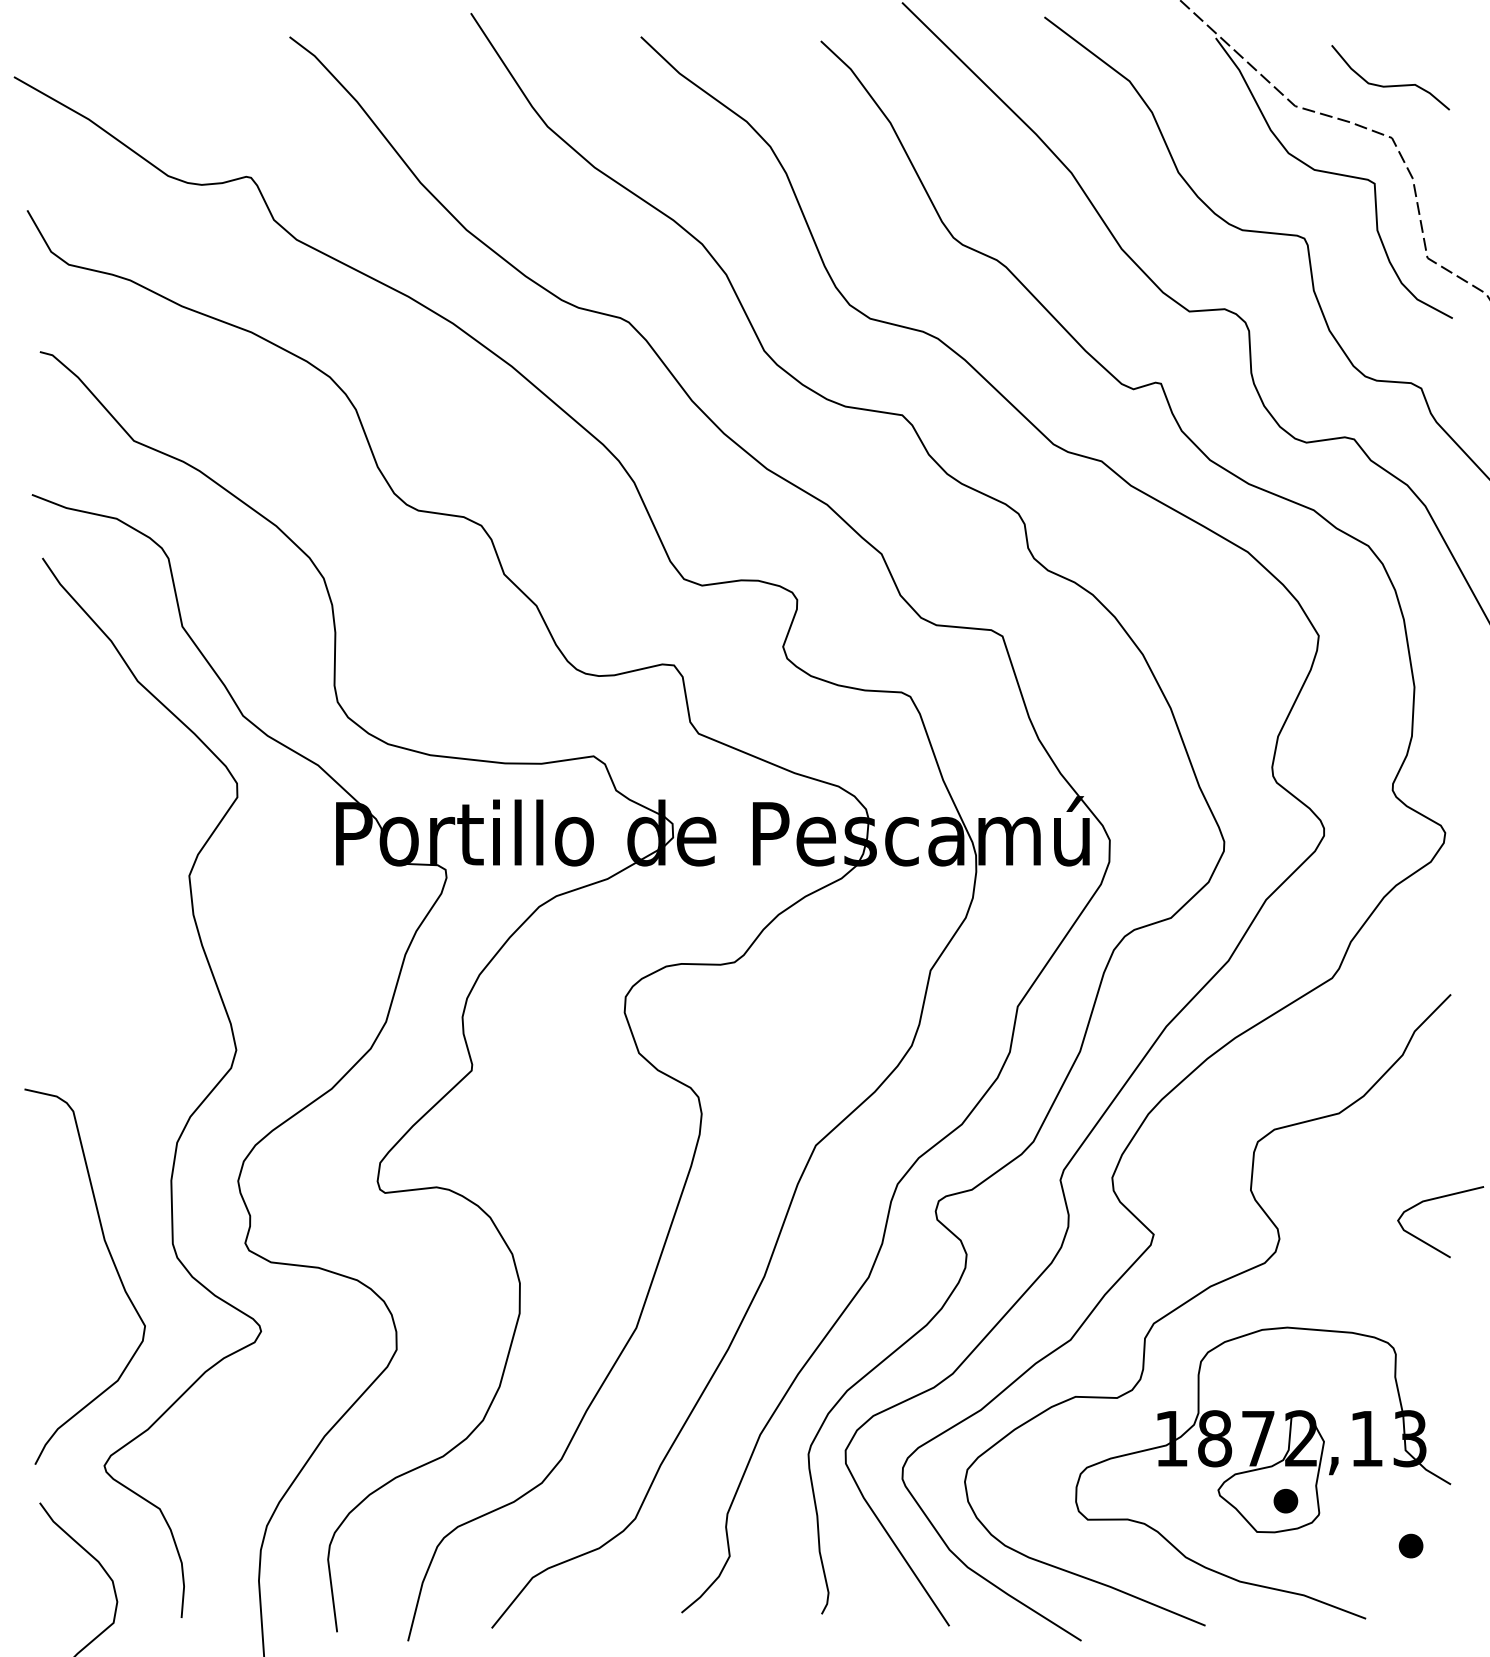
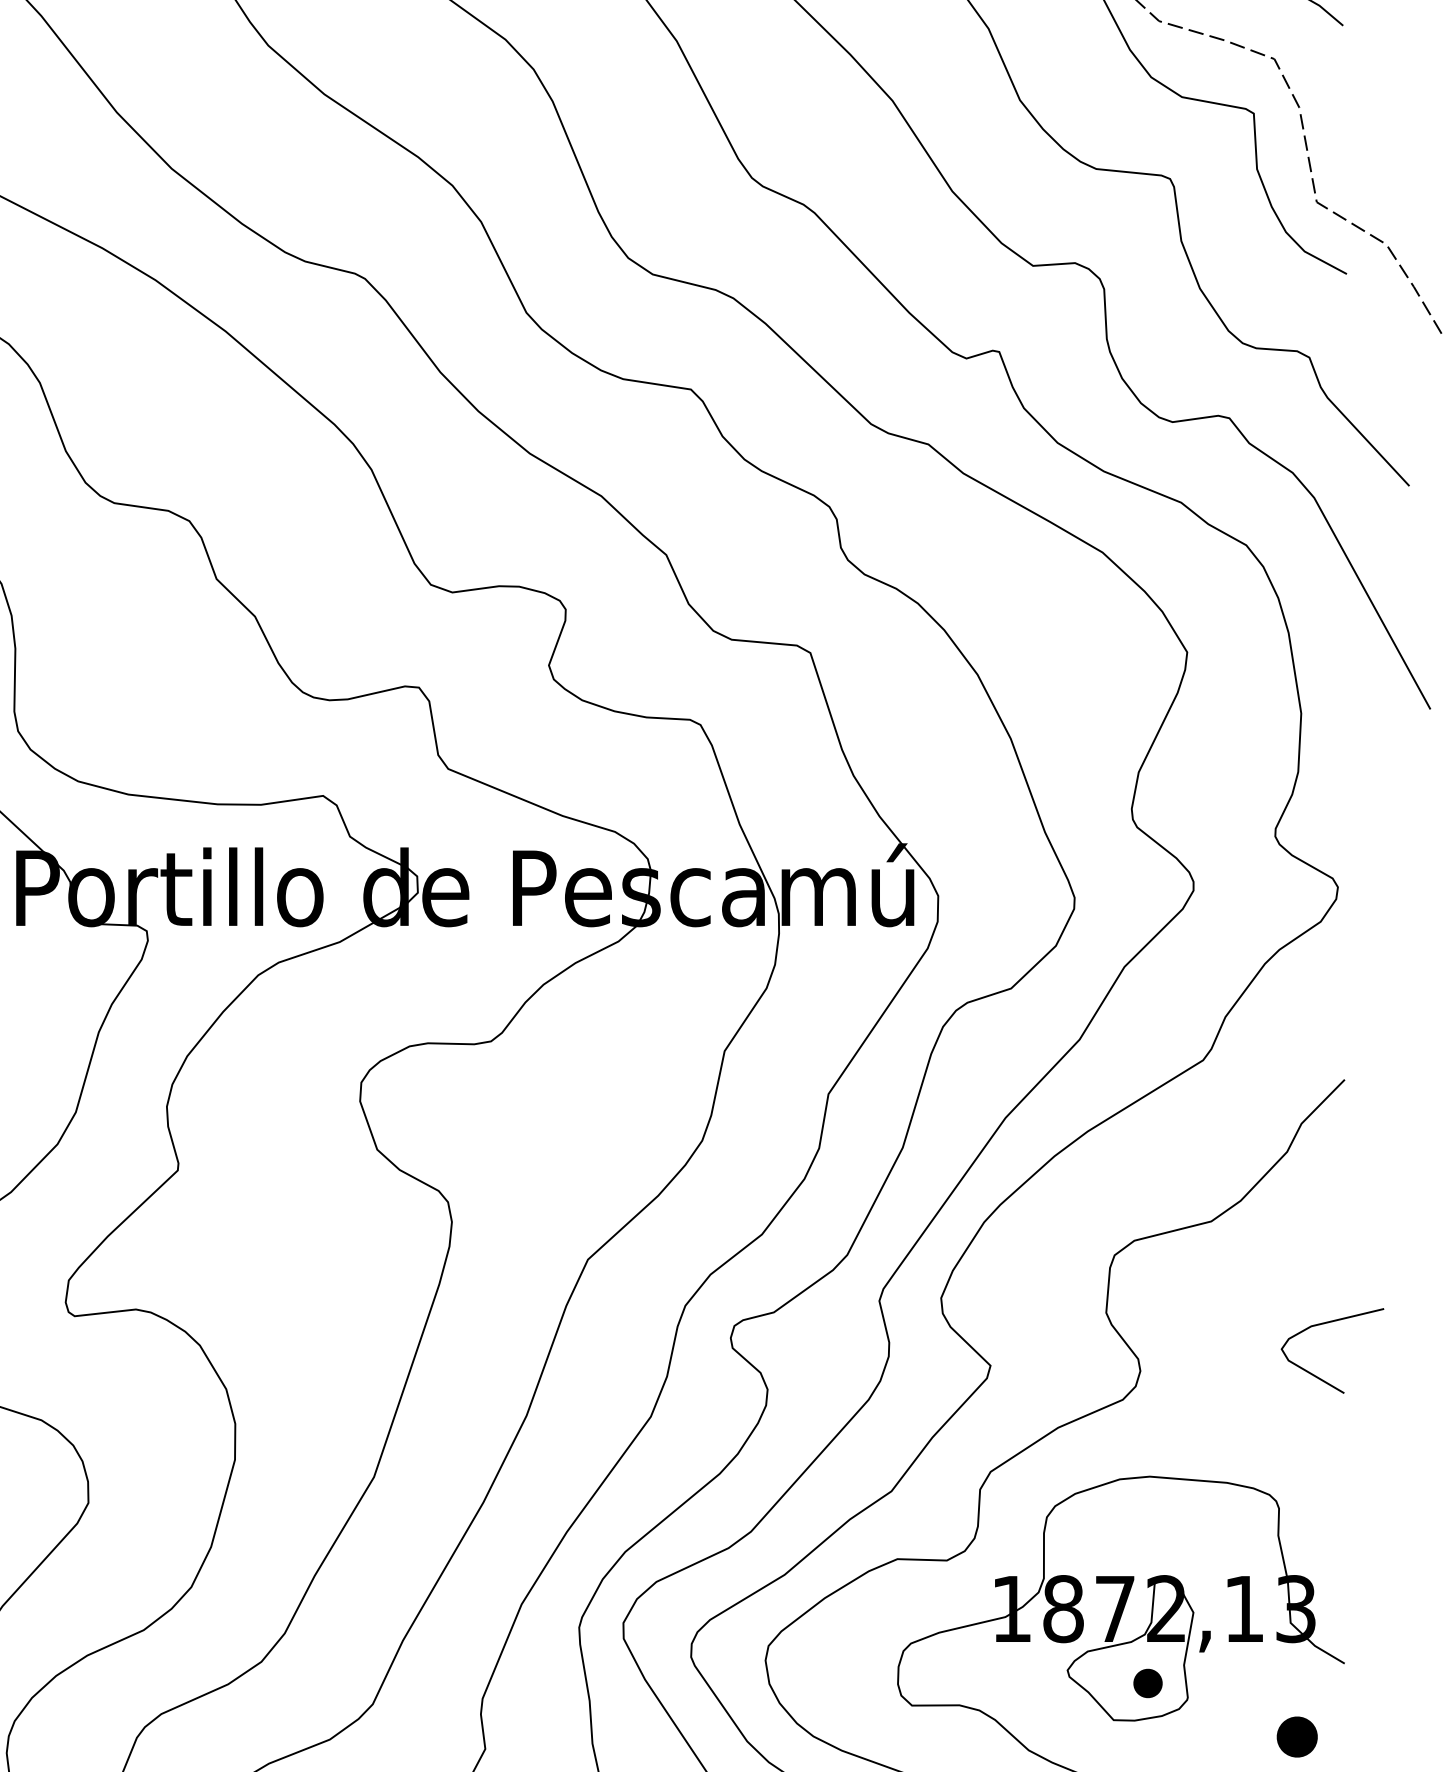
part: (1410, 1545) -> (1296, 1736), size x1.4

